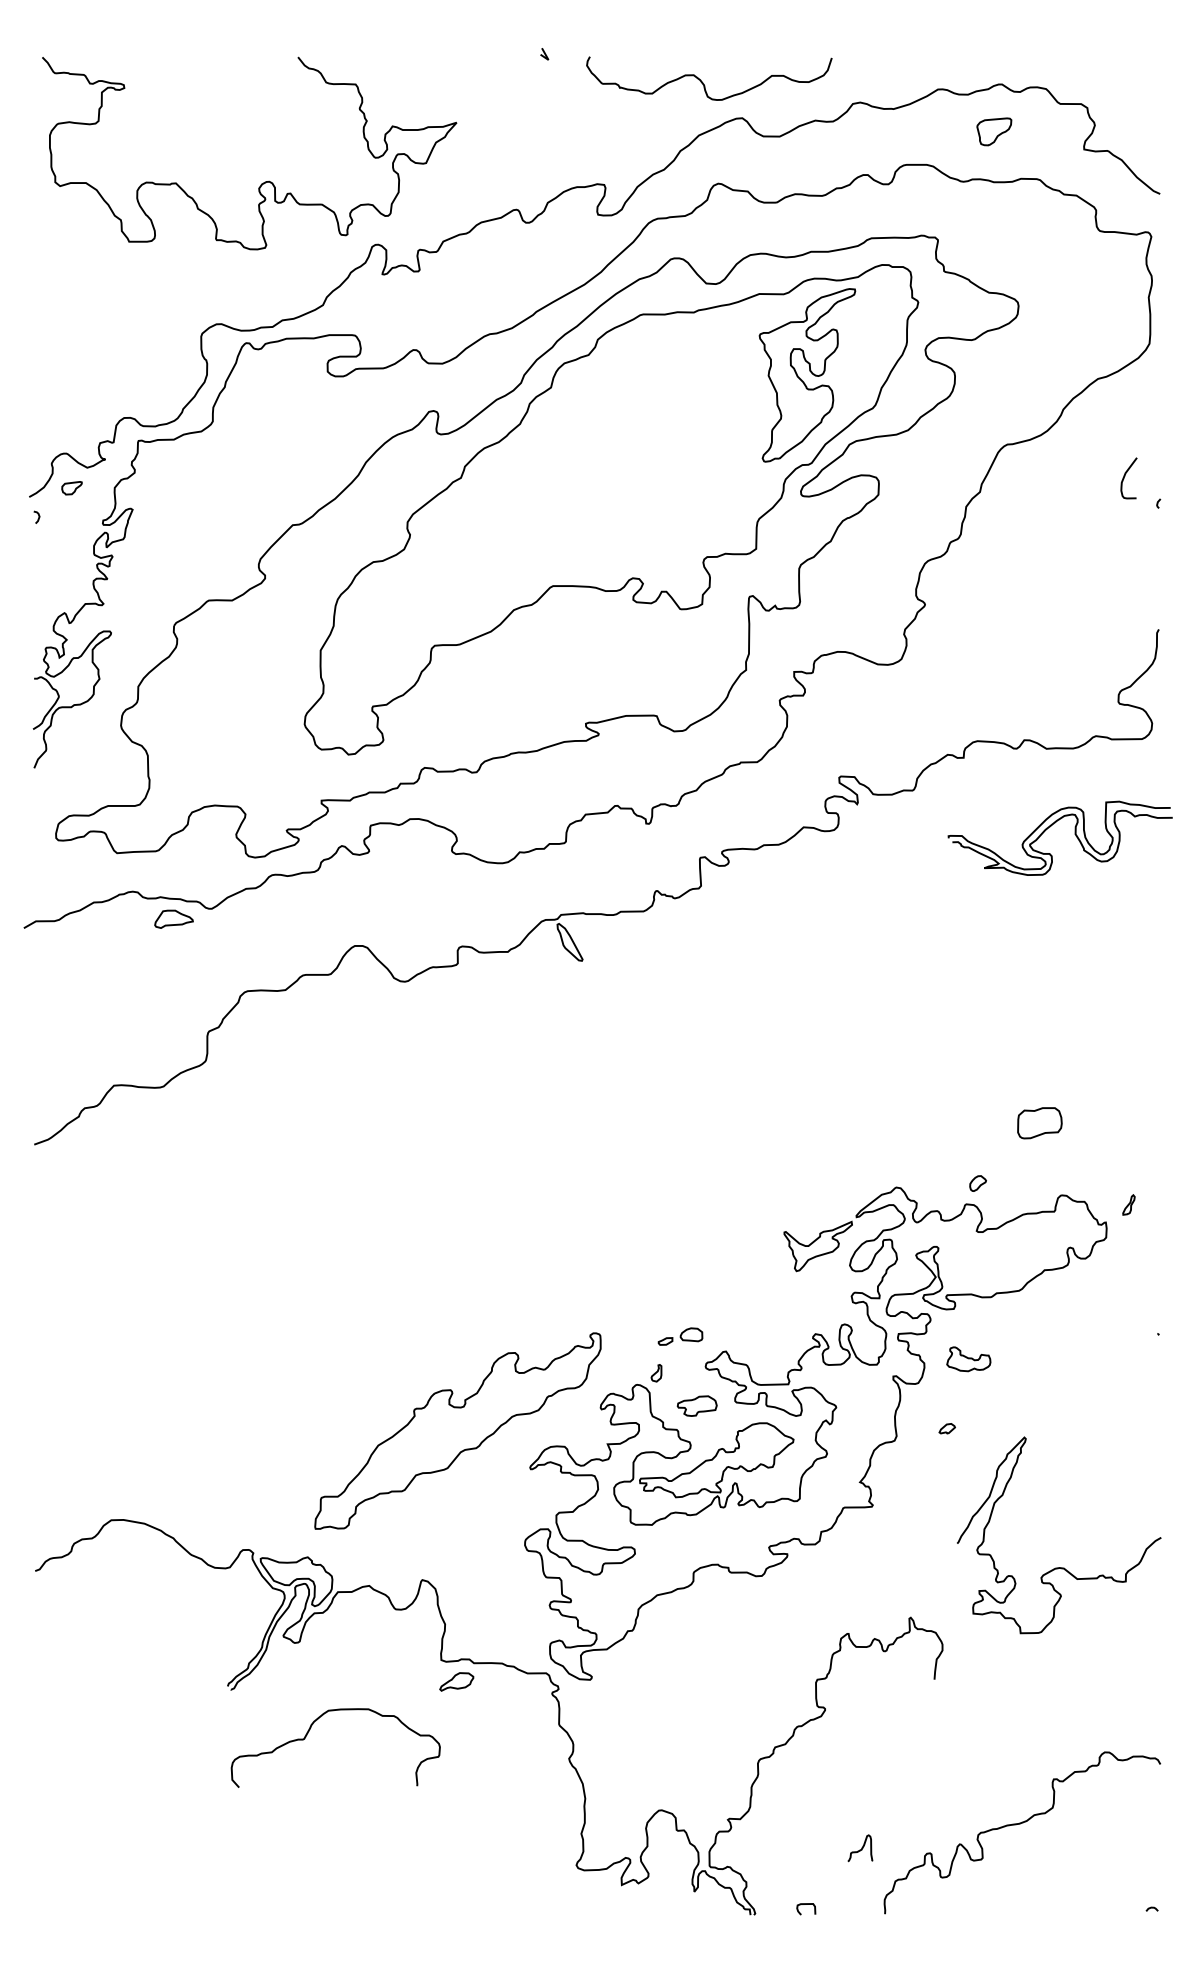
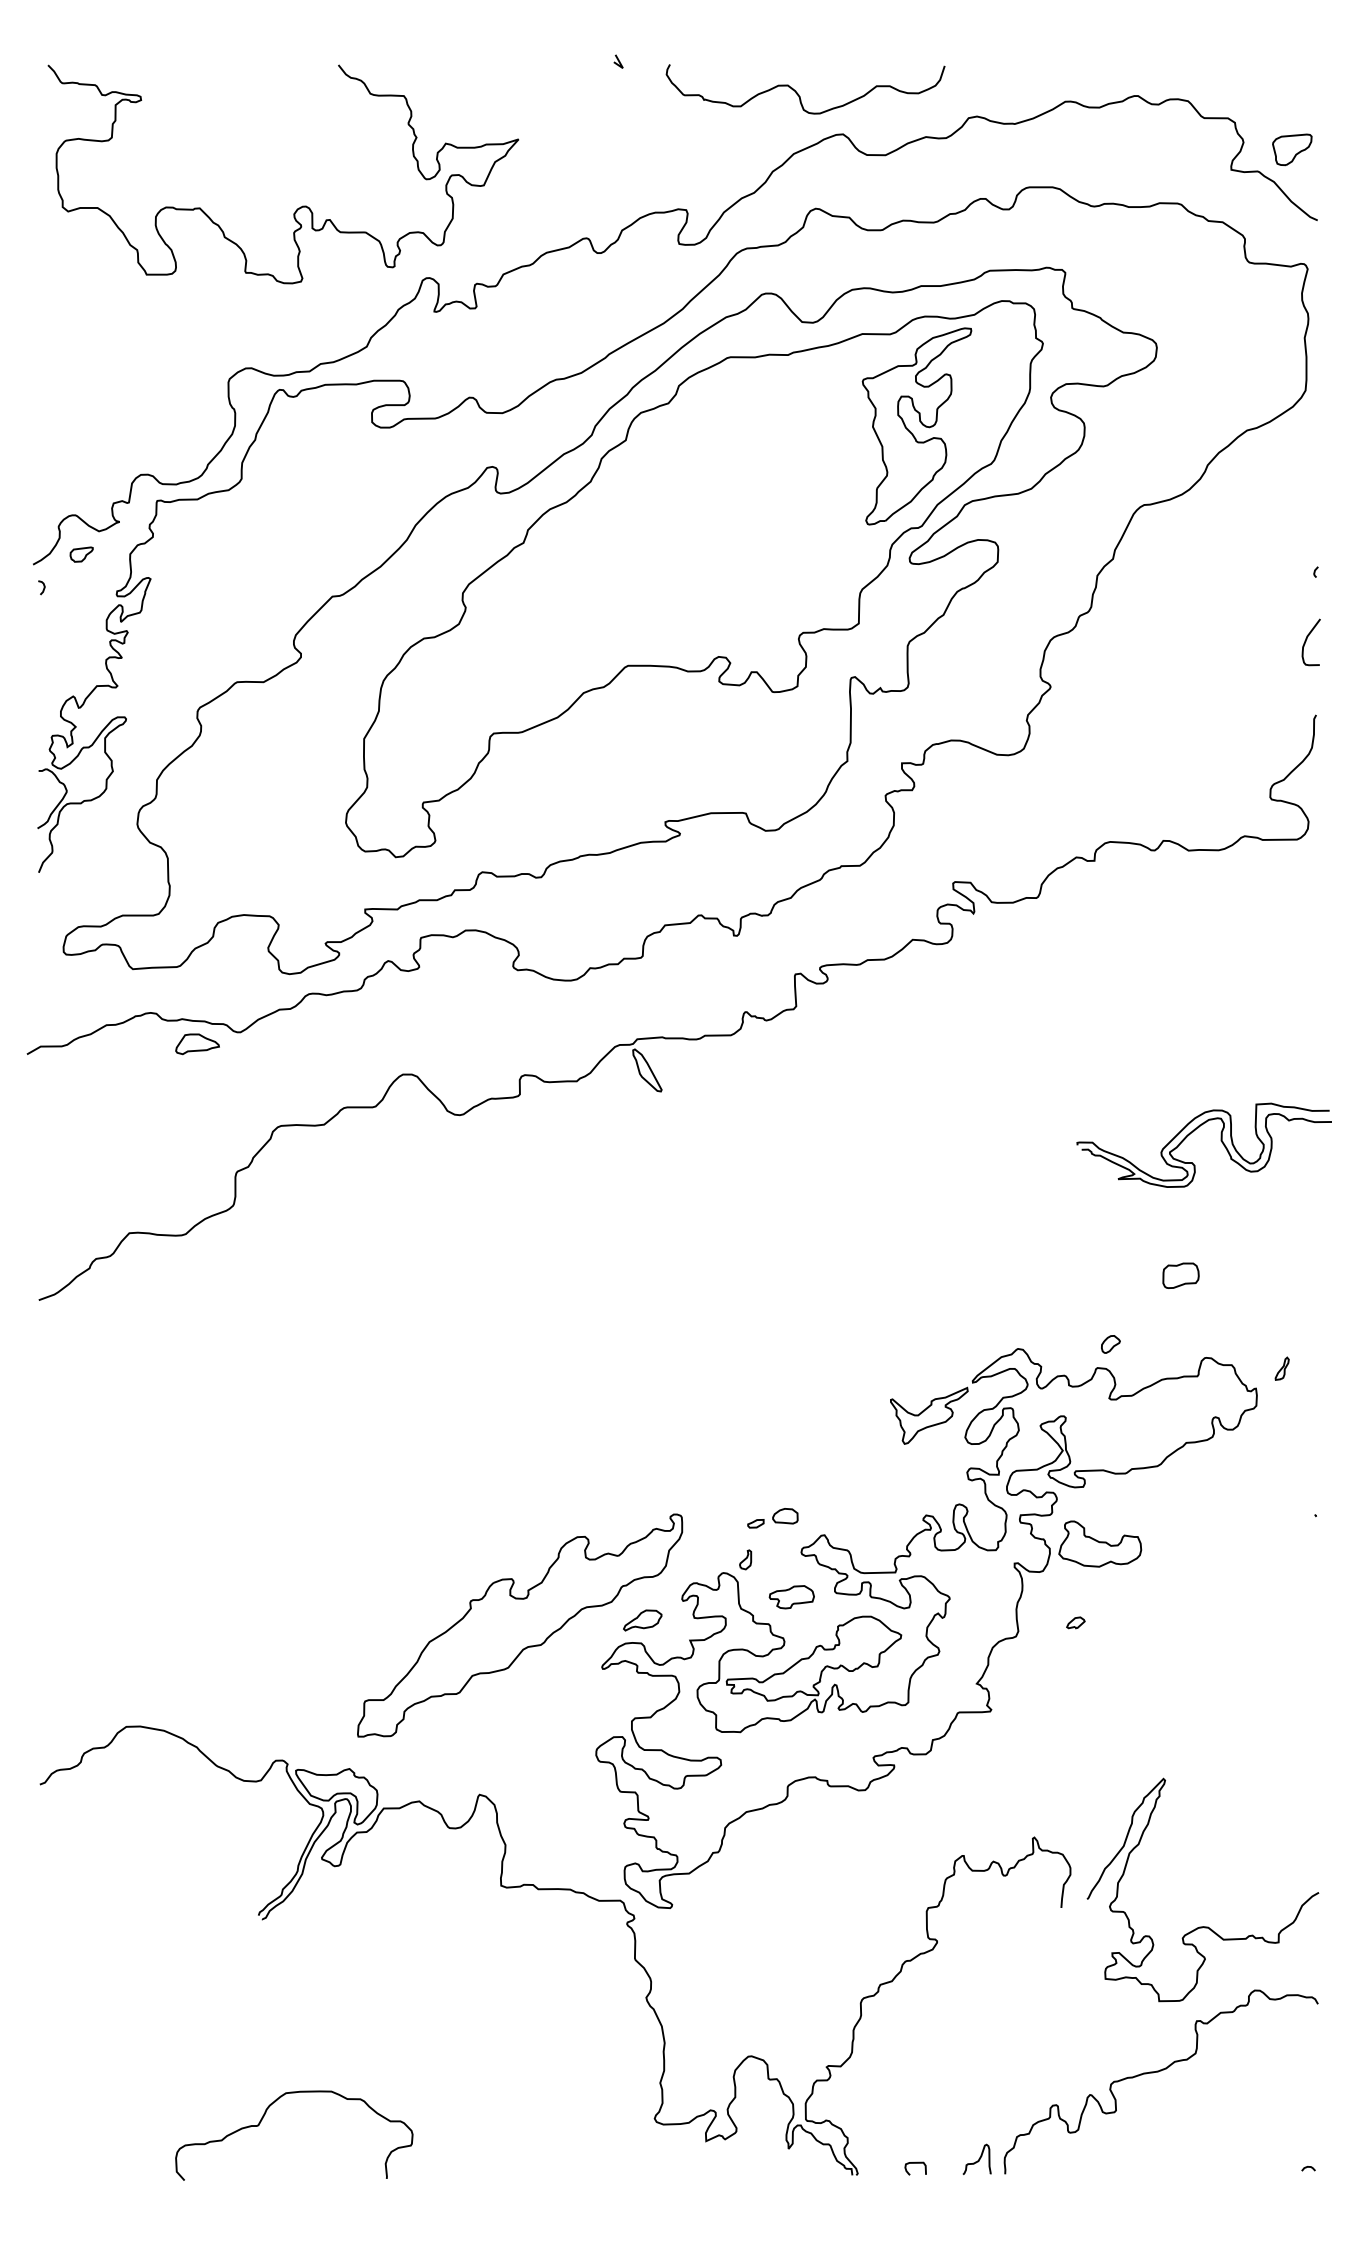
part: (994, 131) -> (1292, 149), moved
curve: (1124, 477) -> (1306, 641), moved
part: (1050, 827) -> (1193, 1132), moved
part: (1039, 1122) -> (1180, 1275), size x0.71
part: (968, 1358) -> (1100, 1543), size x1.67
curve: (1058, 1567) -> (1202, 1926), moved
part: (456, 1681) -> (642, 1620), moved
curve: (307, 1734) -> (262, 2120), moved
curve: (861, 1847) -> (978, 2158), moved

